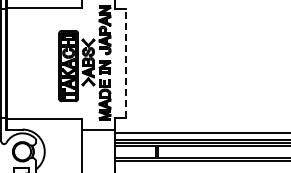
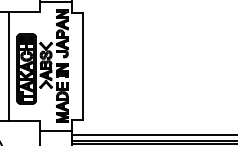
line: (50, 63) -> (8, 66), added
line: (125, 63) -> (82, 66), dashed -> solid

